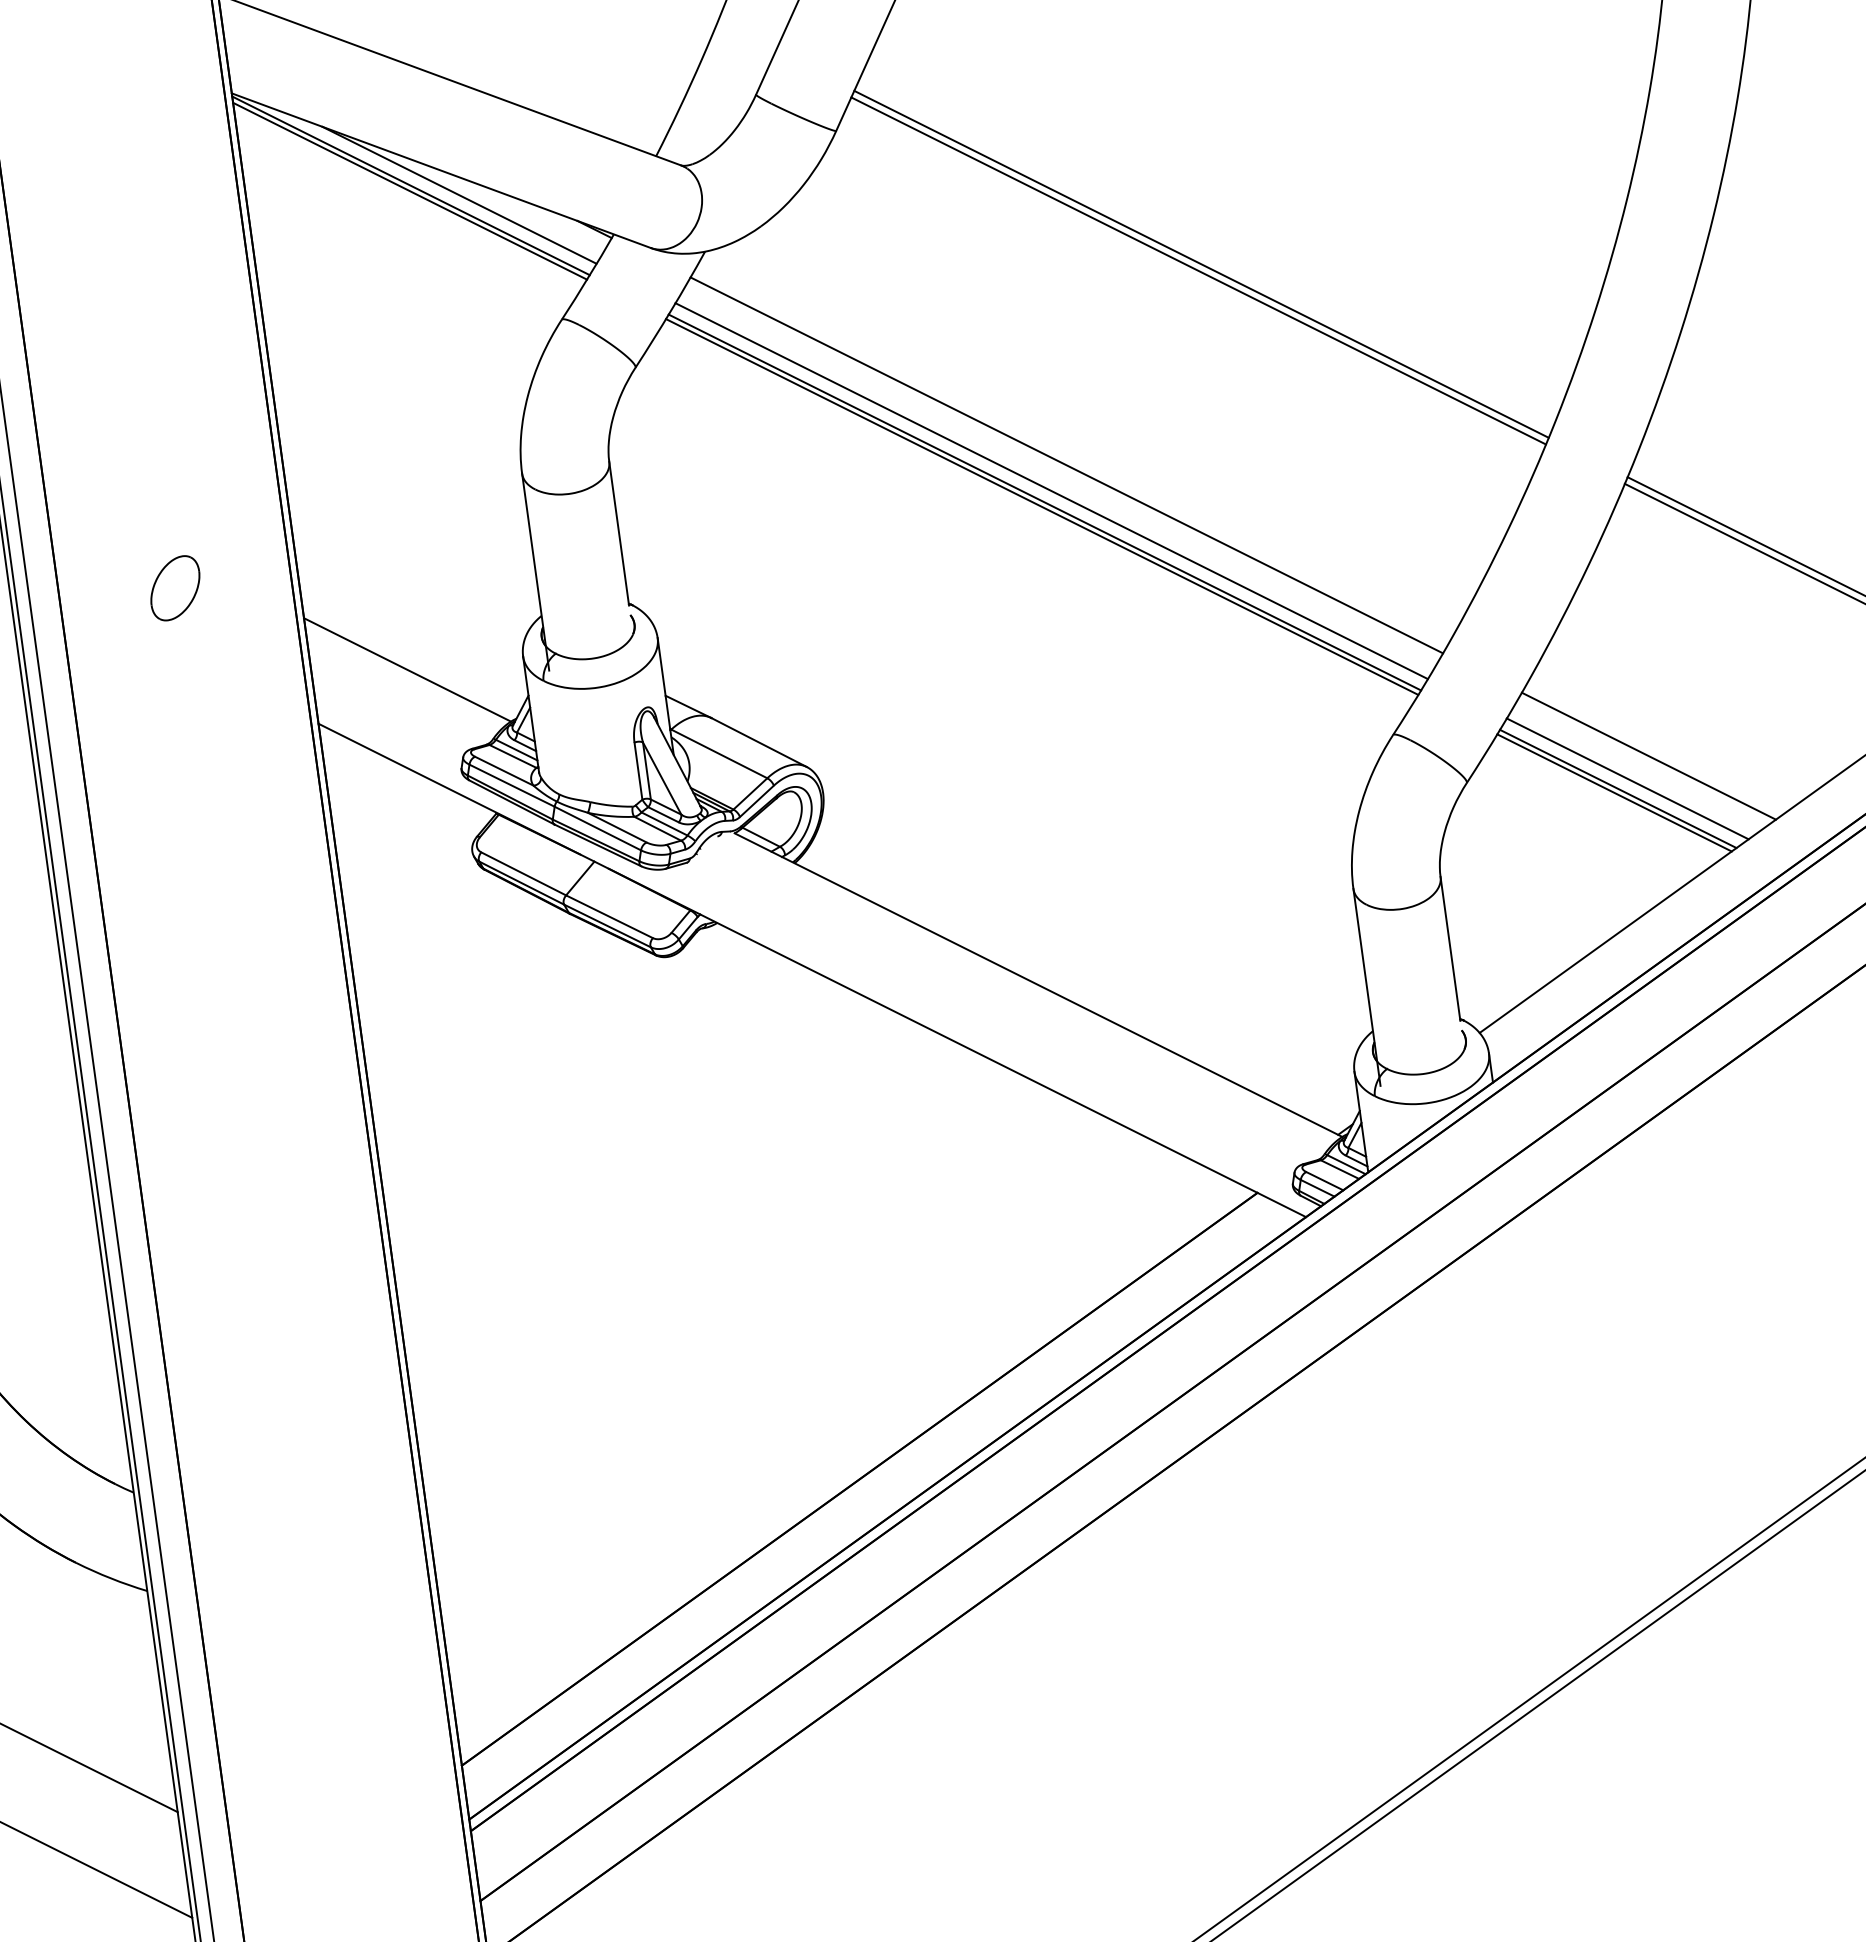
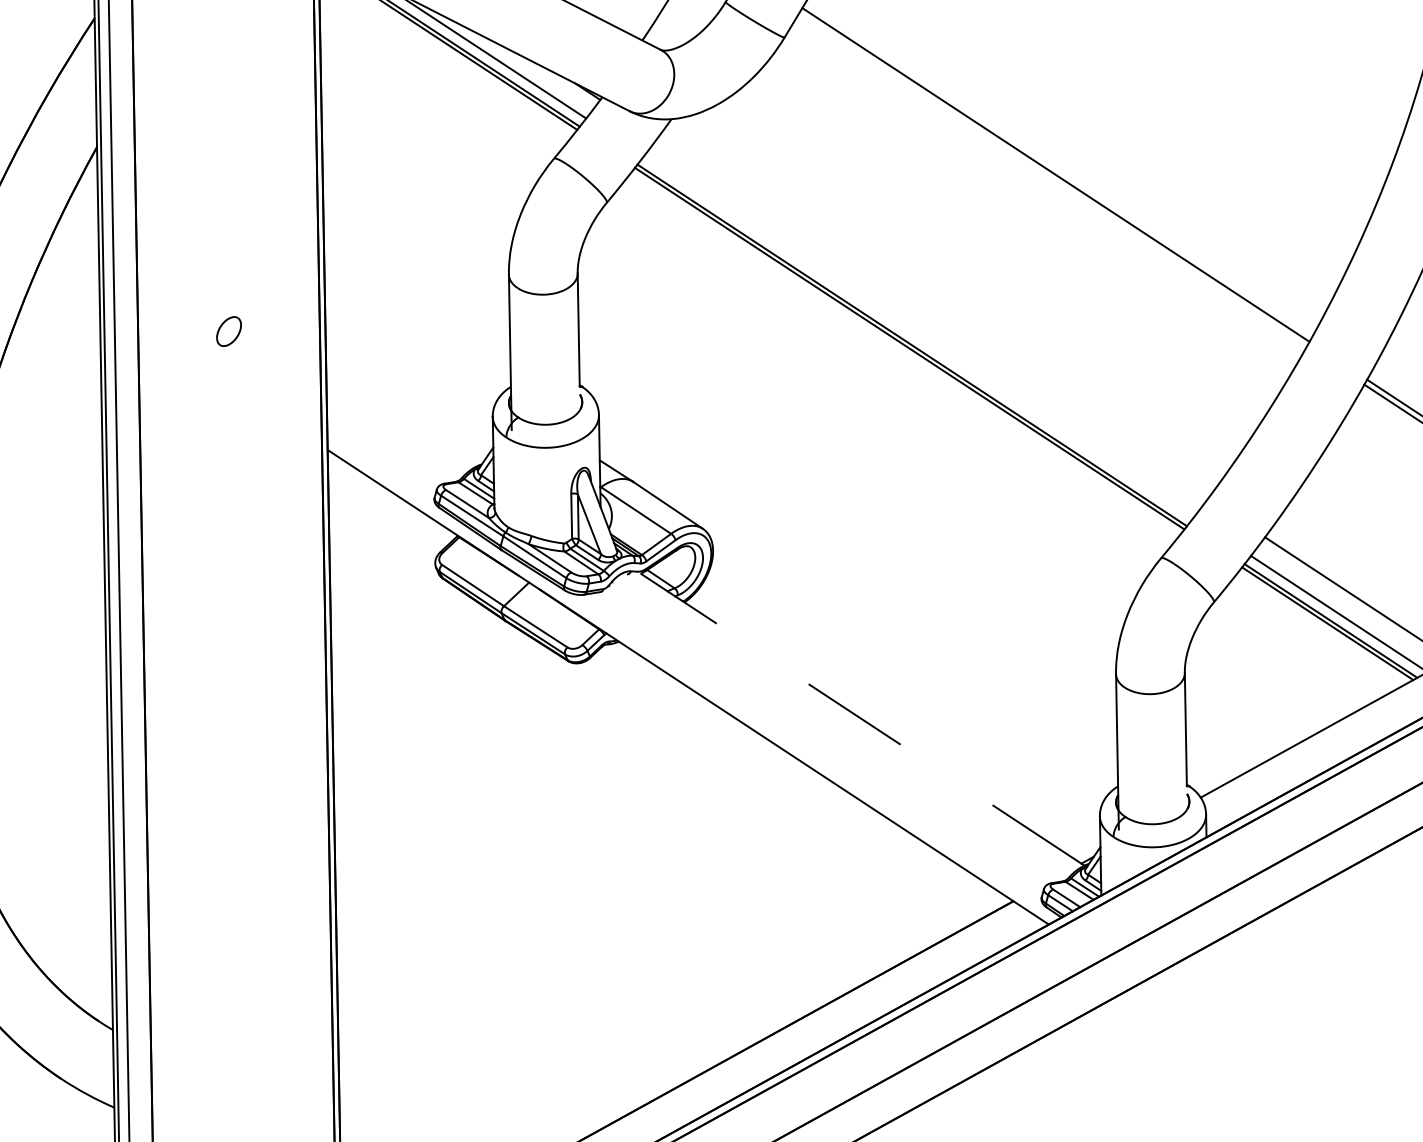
line: (1198, 270) -> (1053, 179), removed
line: (1066, 465) -> (932, 318), removed
line: (1051, 491) -> (918, 337), removed
part: (175, 588) -> (229, 331), size x0.6
line: (407, 669) -> (401, 416), removed
line: (1038, 985) -> (862, 719), solid -> dashed

